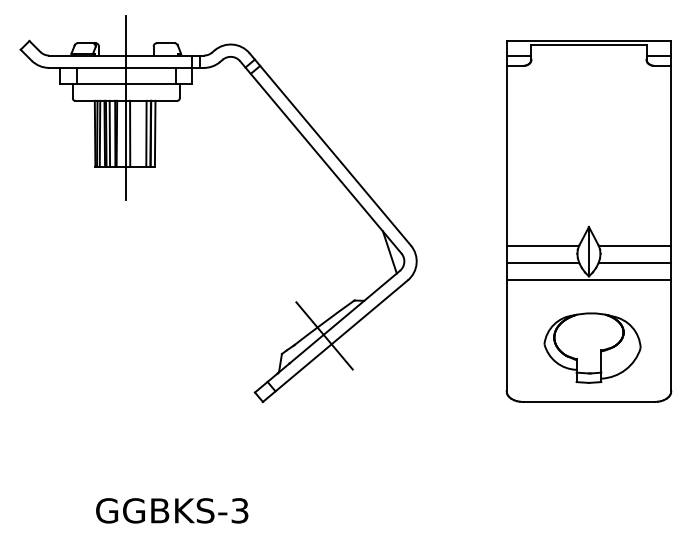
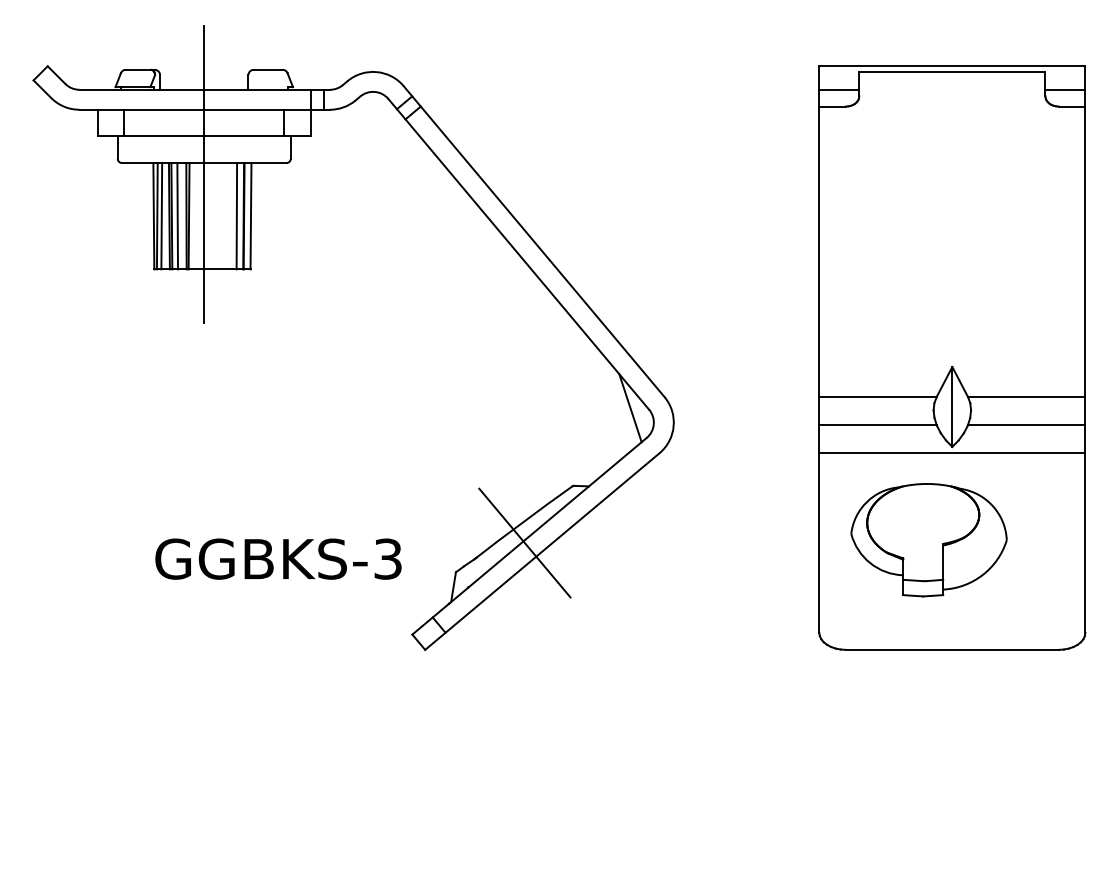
line: (130, 133) -> (211, 215), removed
part: (592, 347) -> (928, 539), moved
text: (172, 510) -> (278, 558), moved

